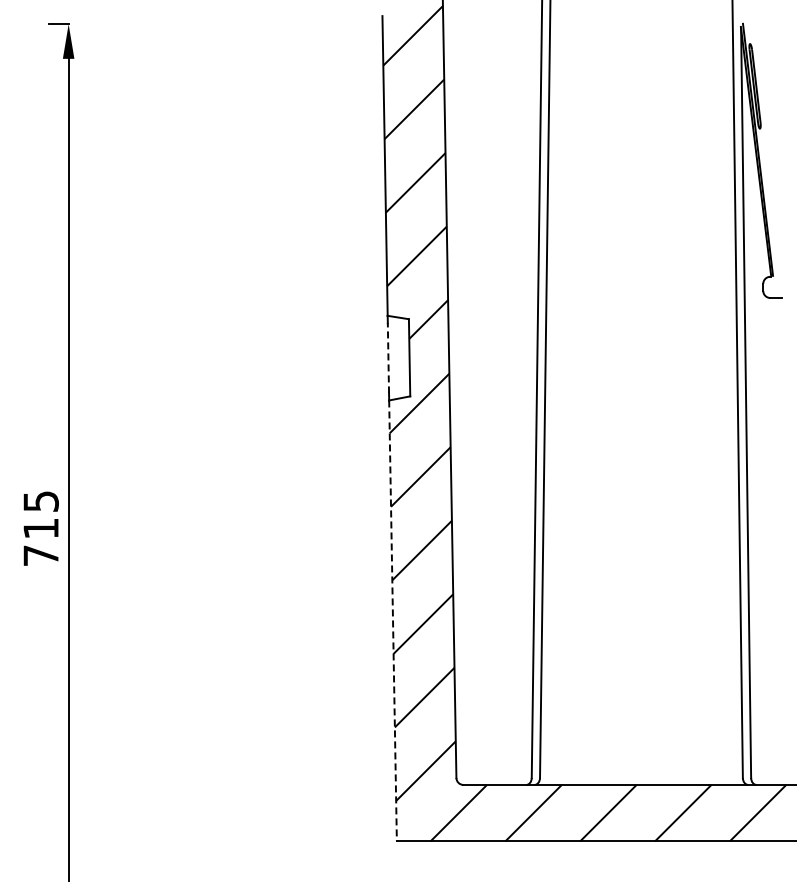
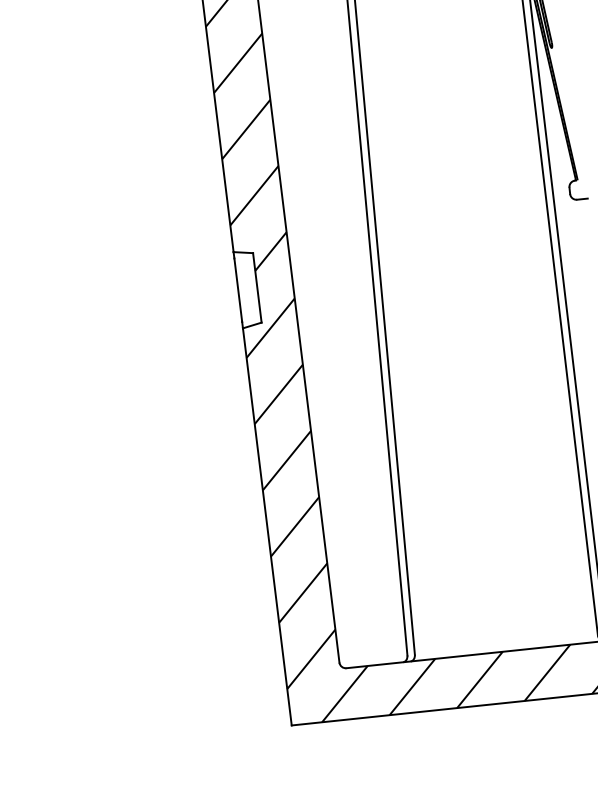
line: (388, 357) -> (238, 289), dashed -> solid
line: (393, 621) -> (267, 527), dashed -> solid

